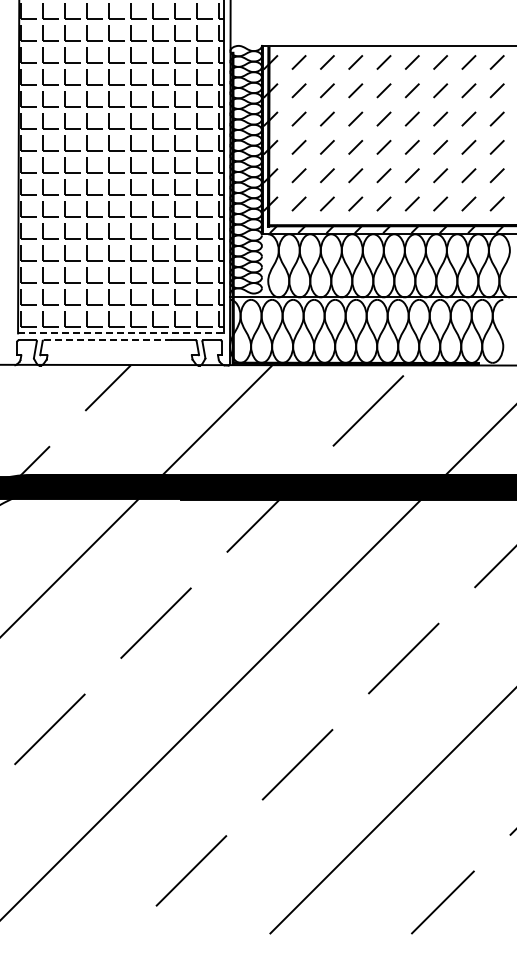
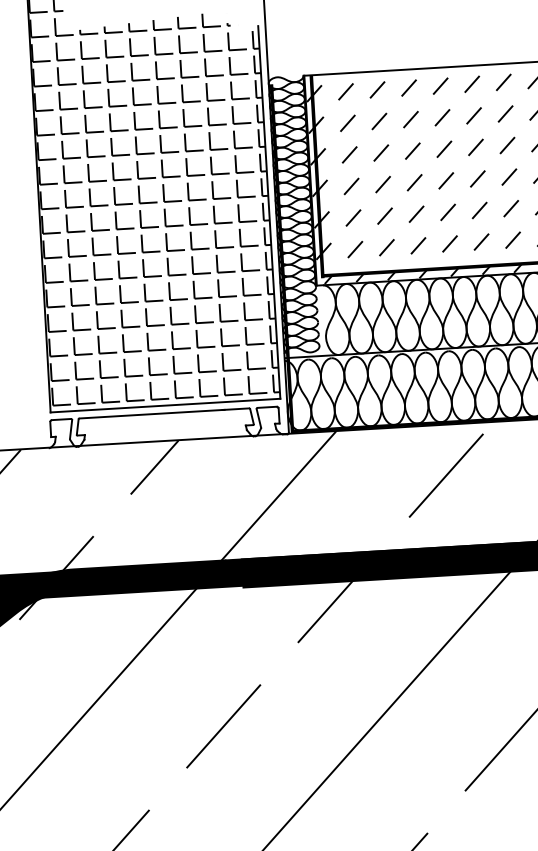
line: (121, 333) -> (165, 405), dashed -> solid
line: (109, 340) -> (153, 414), dashed -> solid

